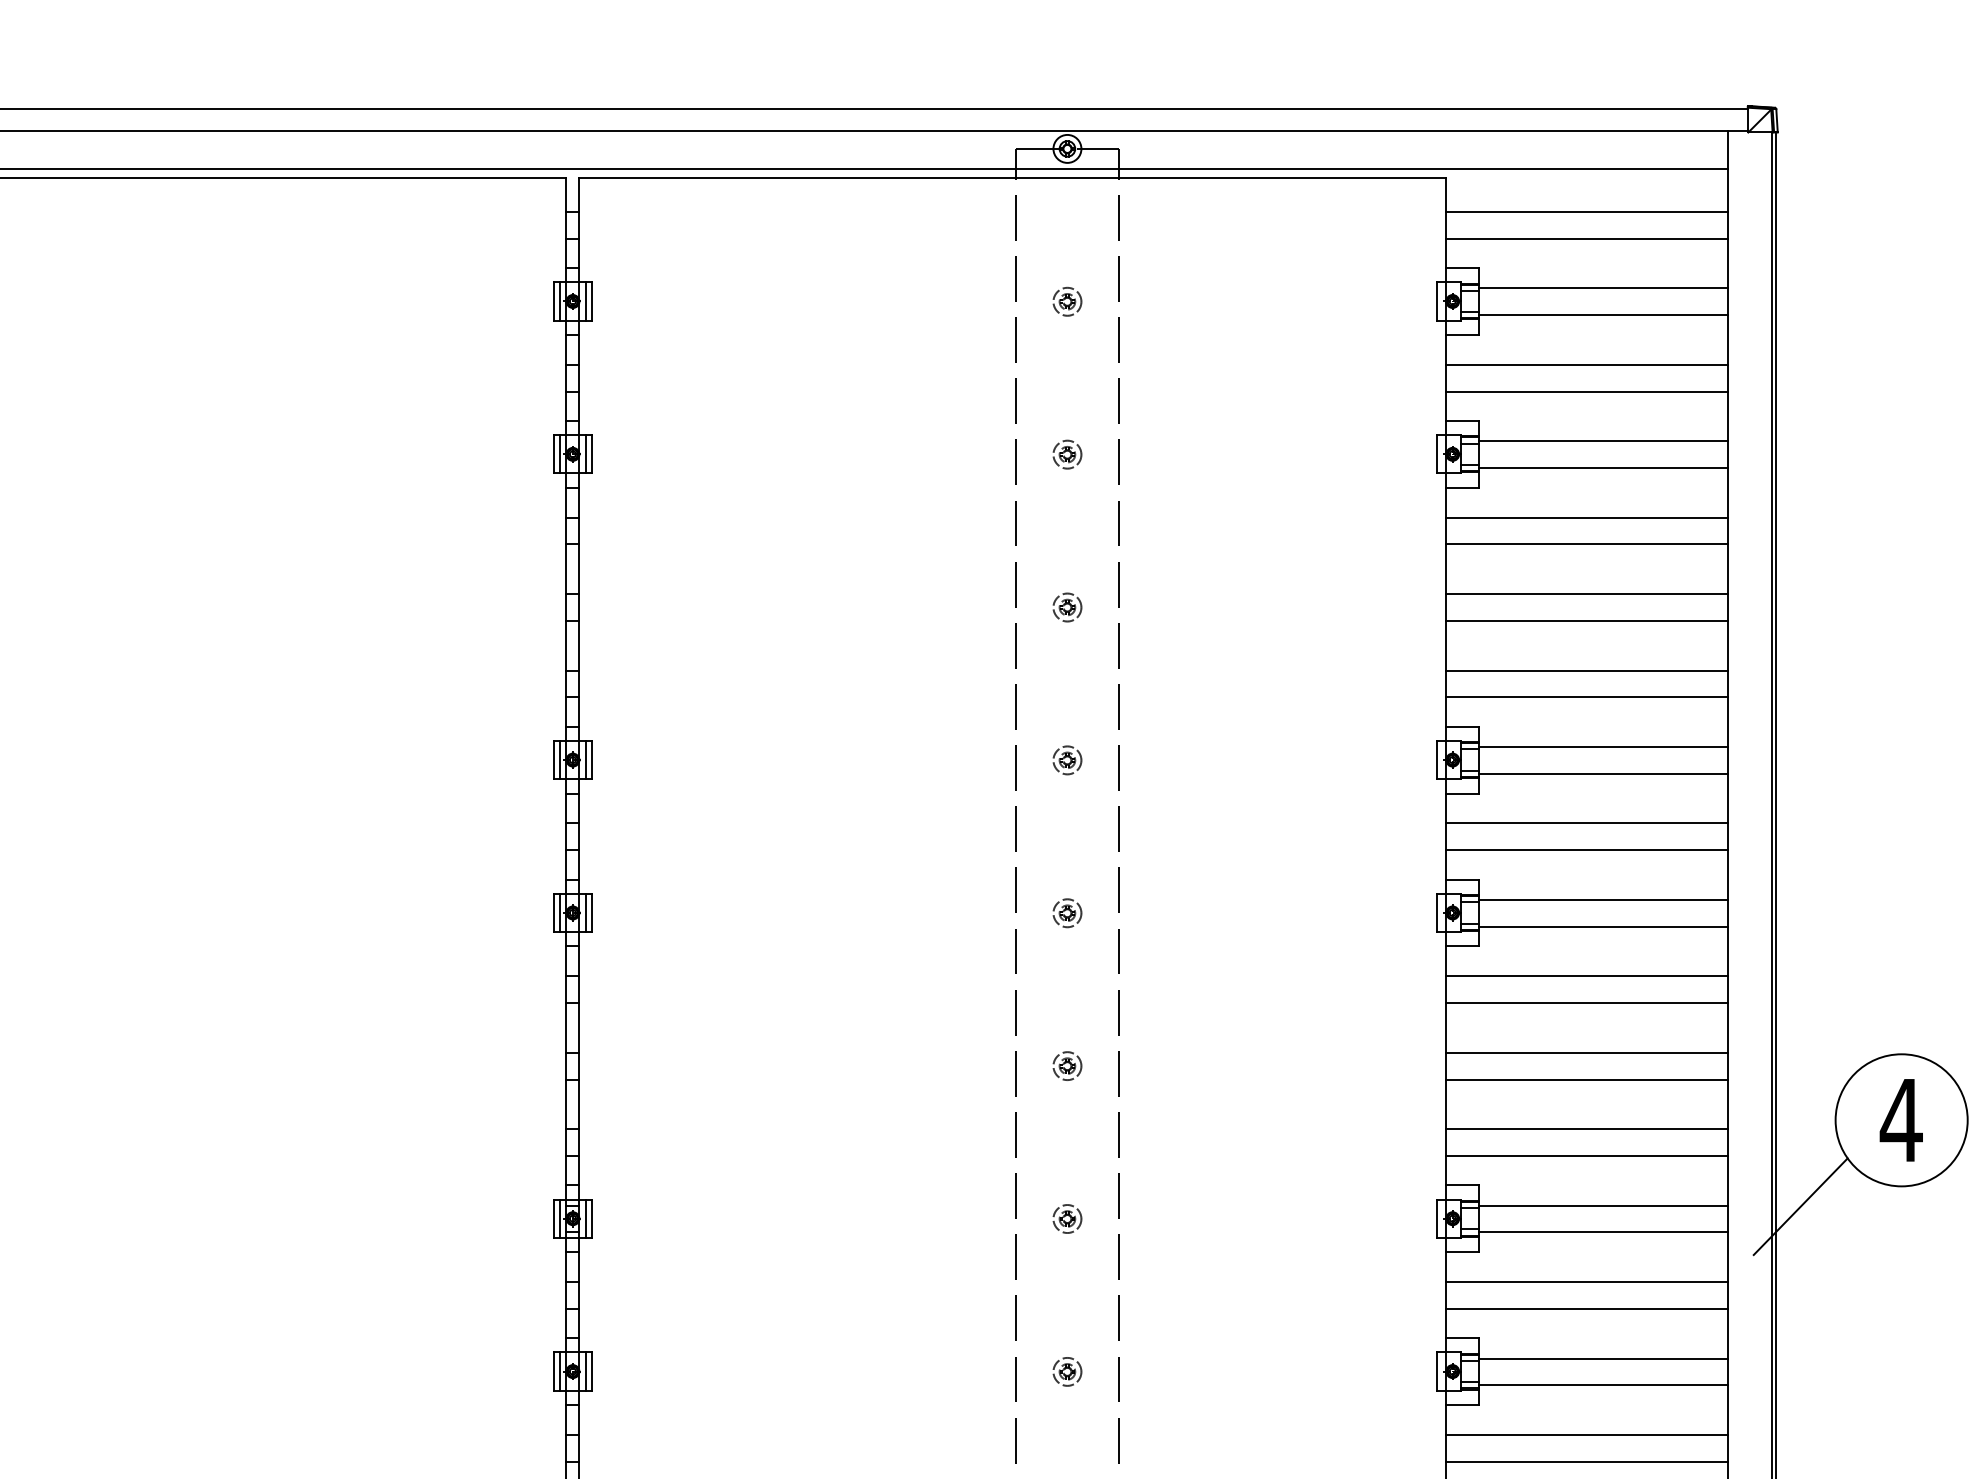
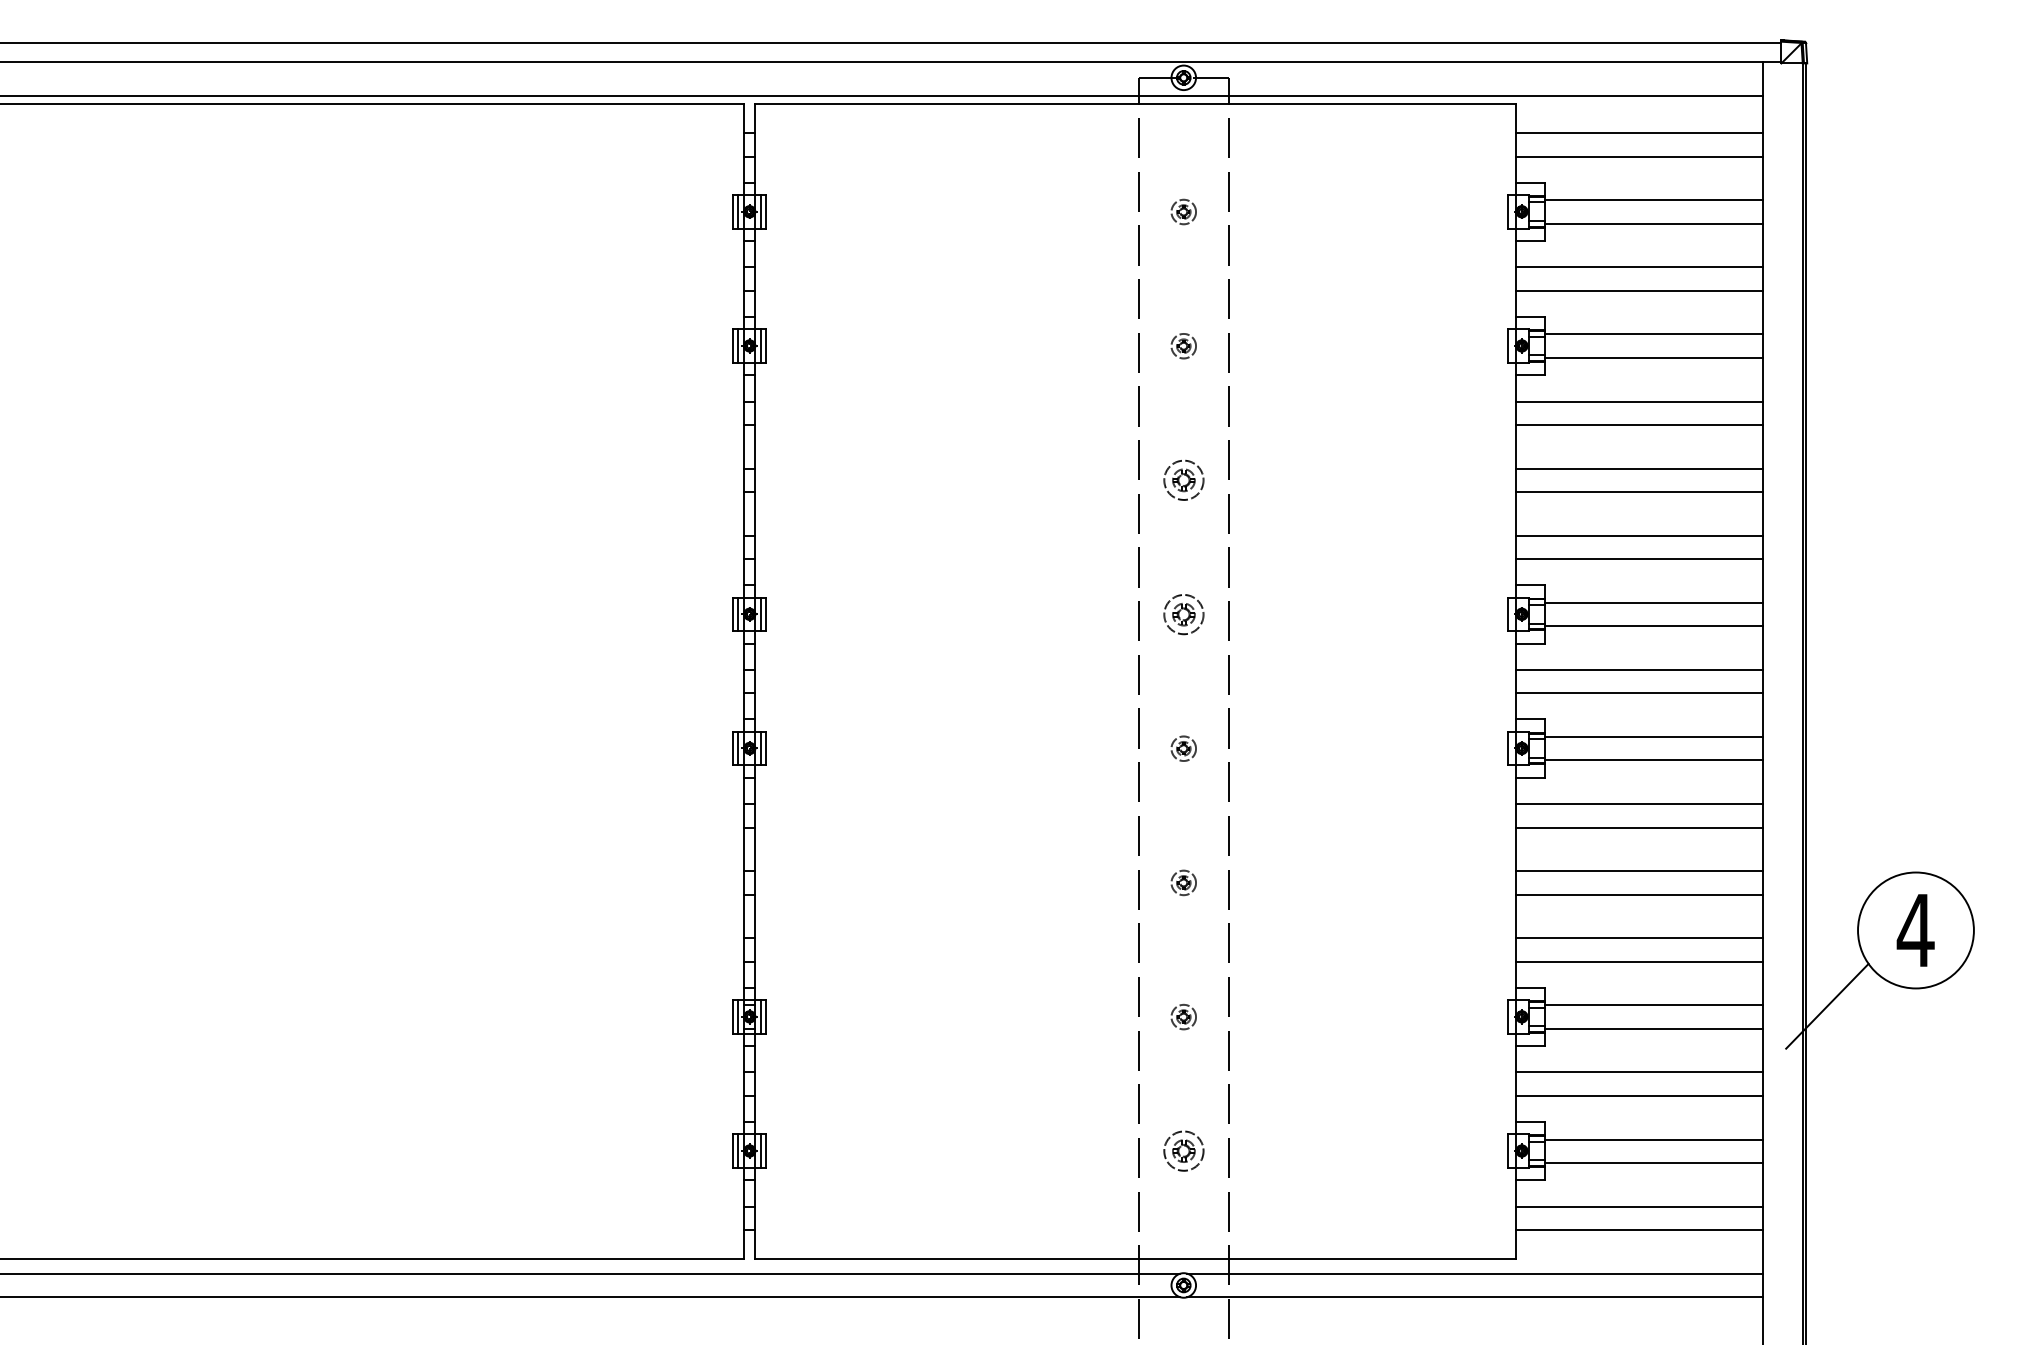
part: (1067, 607) -> (1183, 480), size x1.6
part: (1067, 760) -> (1183, 614), size x1.6
part: (1067, 1372) -> (1183, 1151), size x1.6

